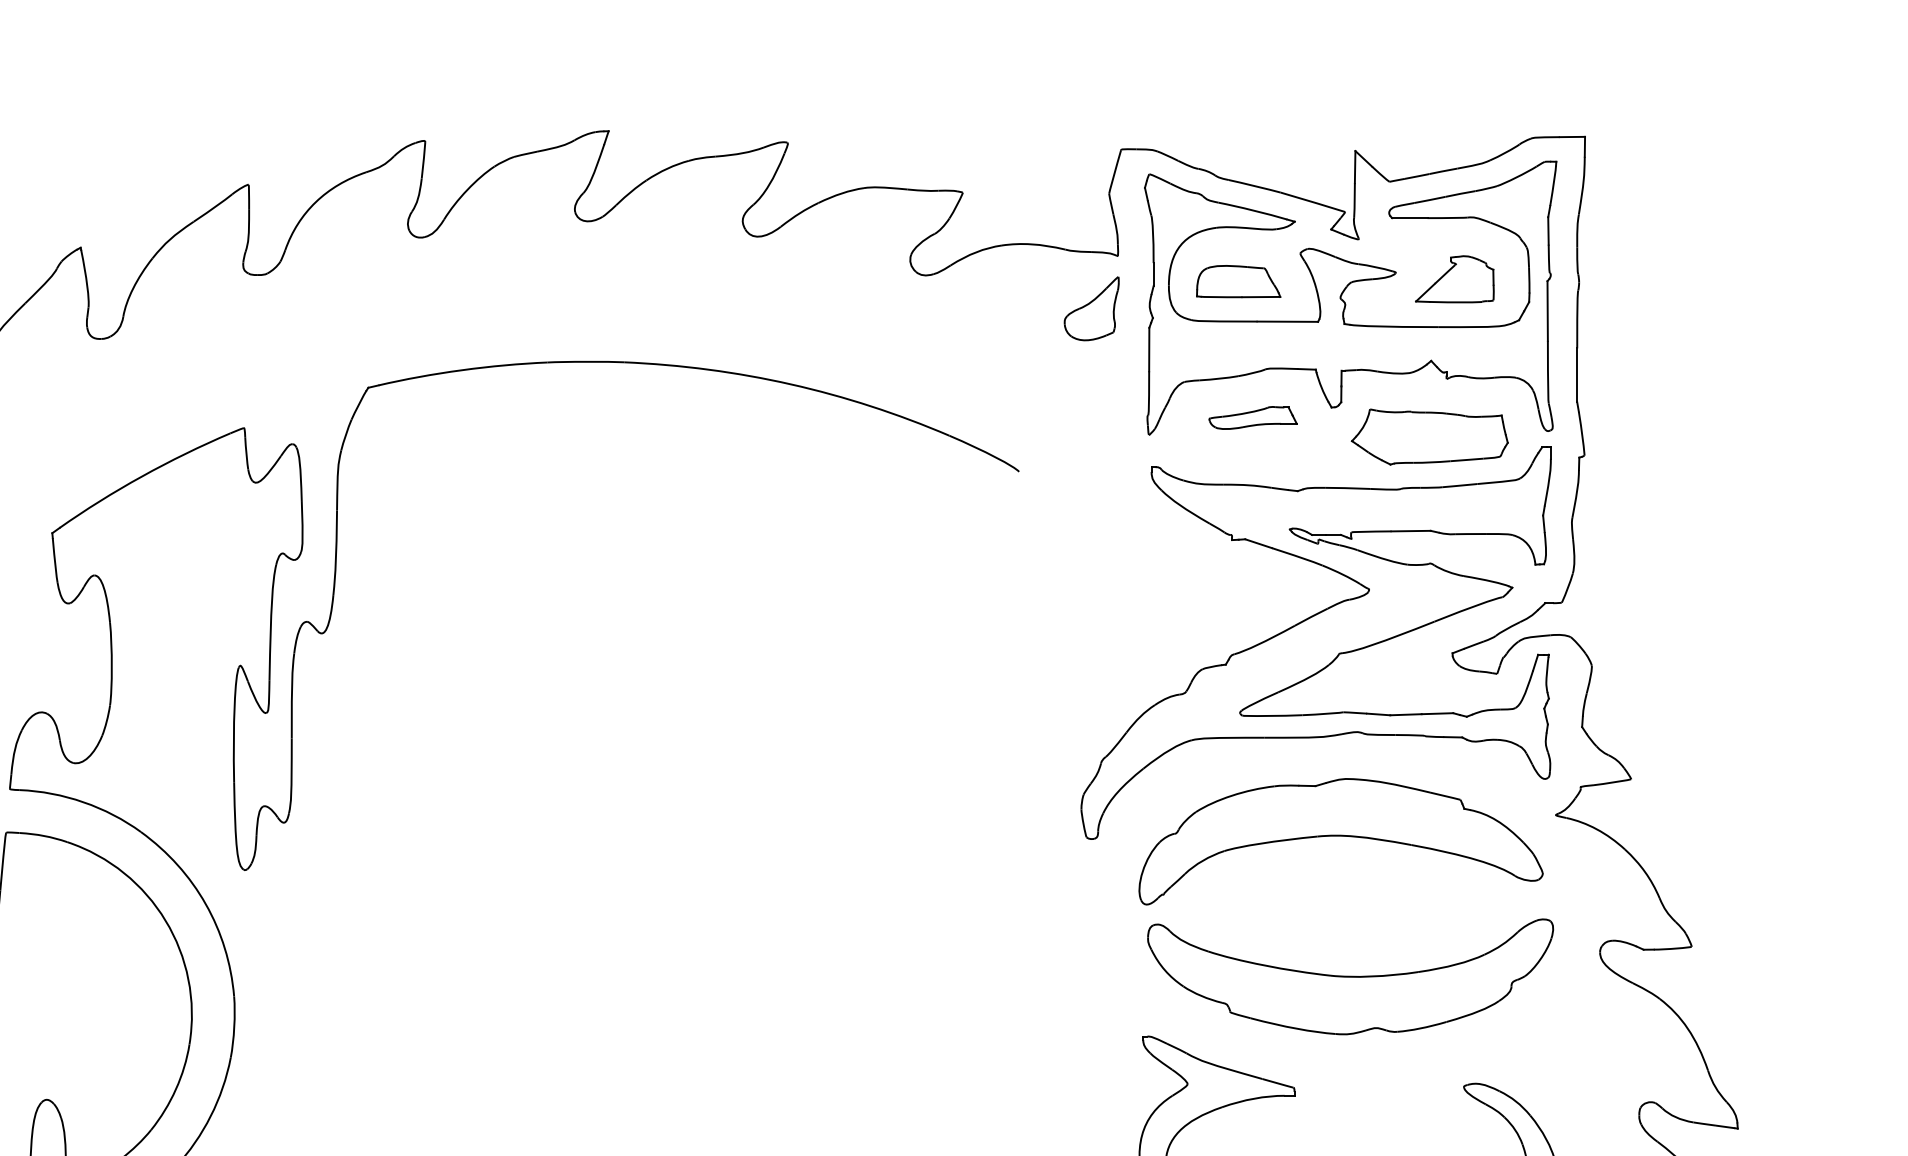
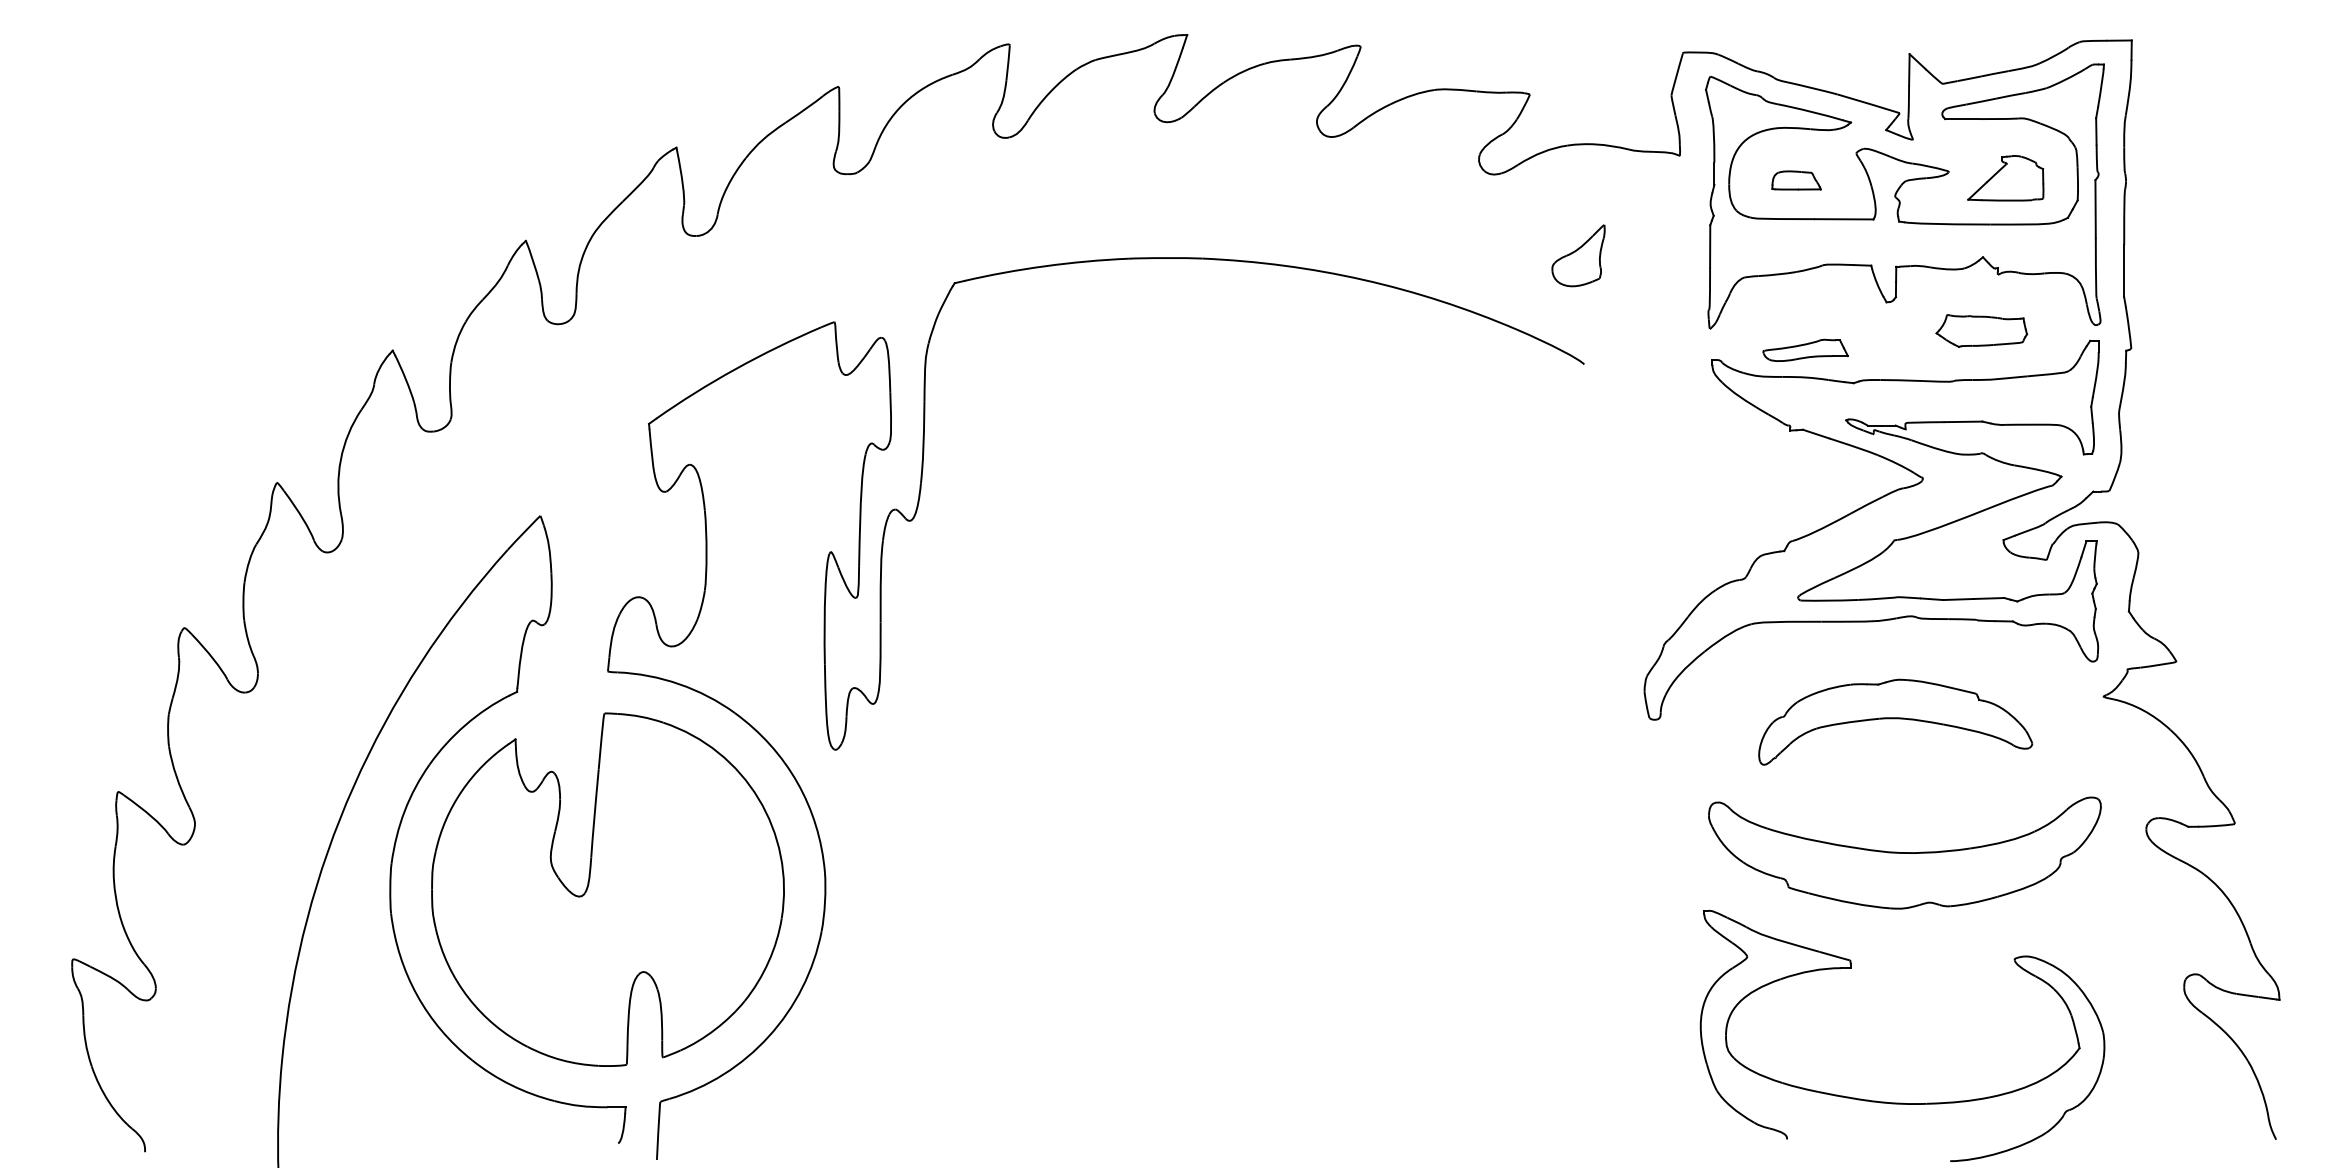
part: (1238, 281) -> (1796, 180), size x0.6
part: (1091, 308) -> (1578, 255), moved
part: (1252, 417) -> (1805, 349), moved
part: (1429, 436) -> (1981, 330), size x0.6
part: (1340, 840) -> (1895, 721), size x0.7

